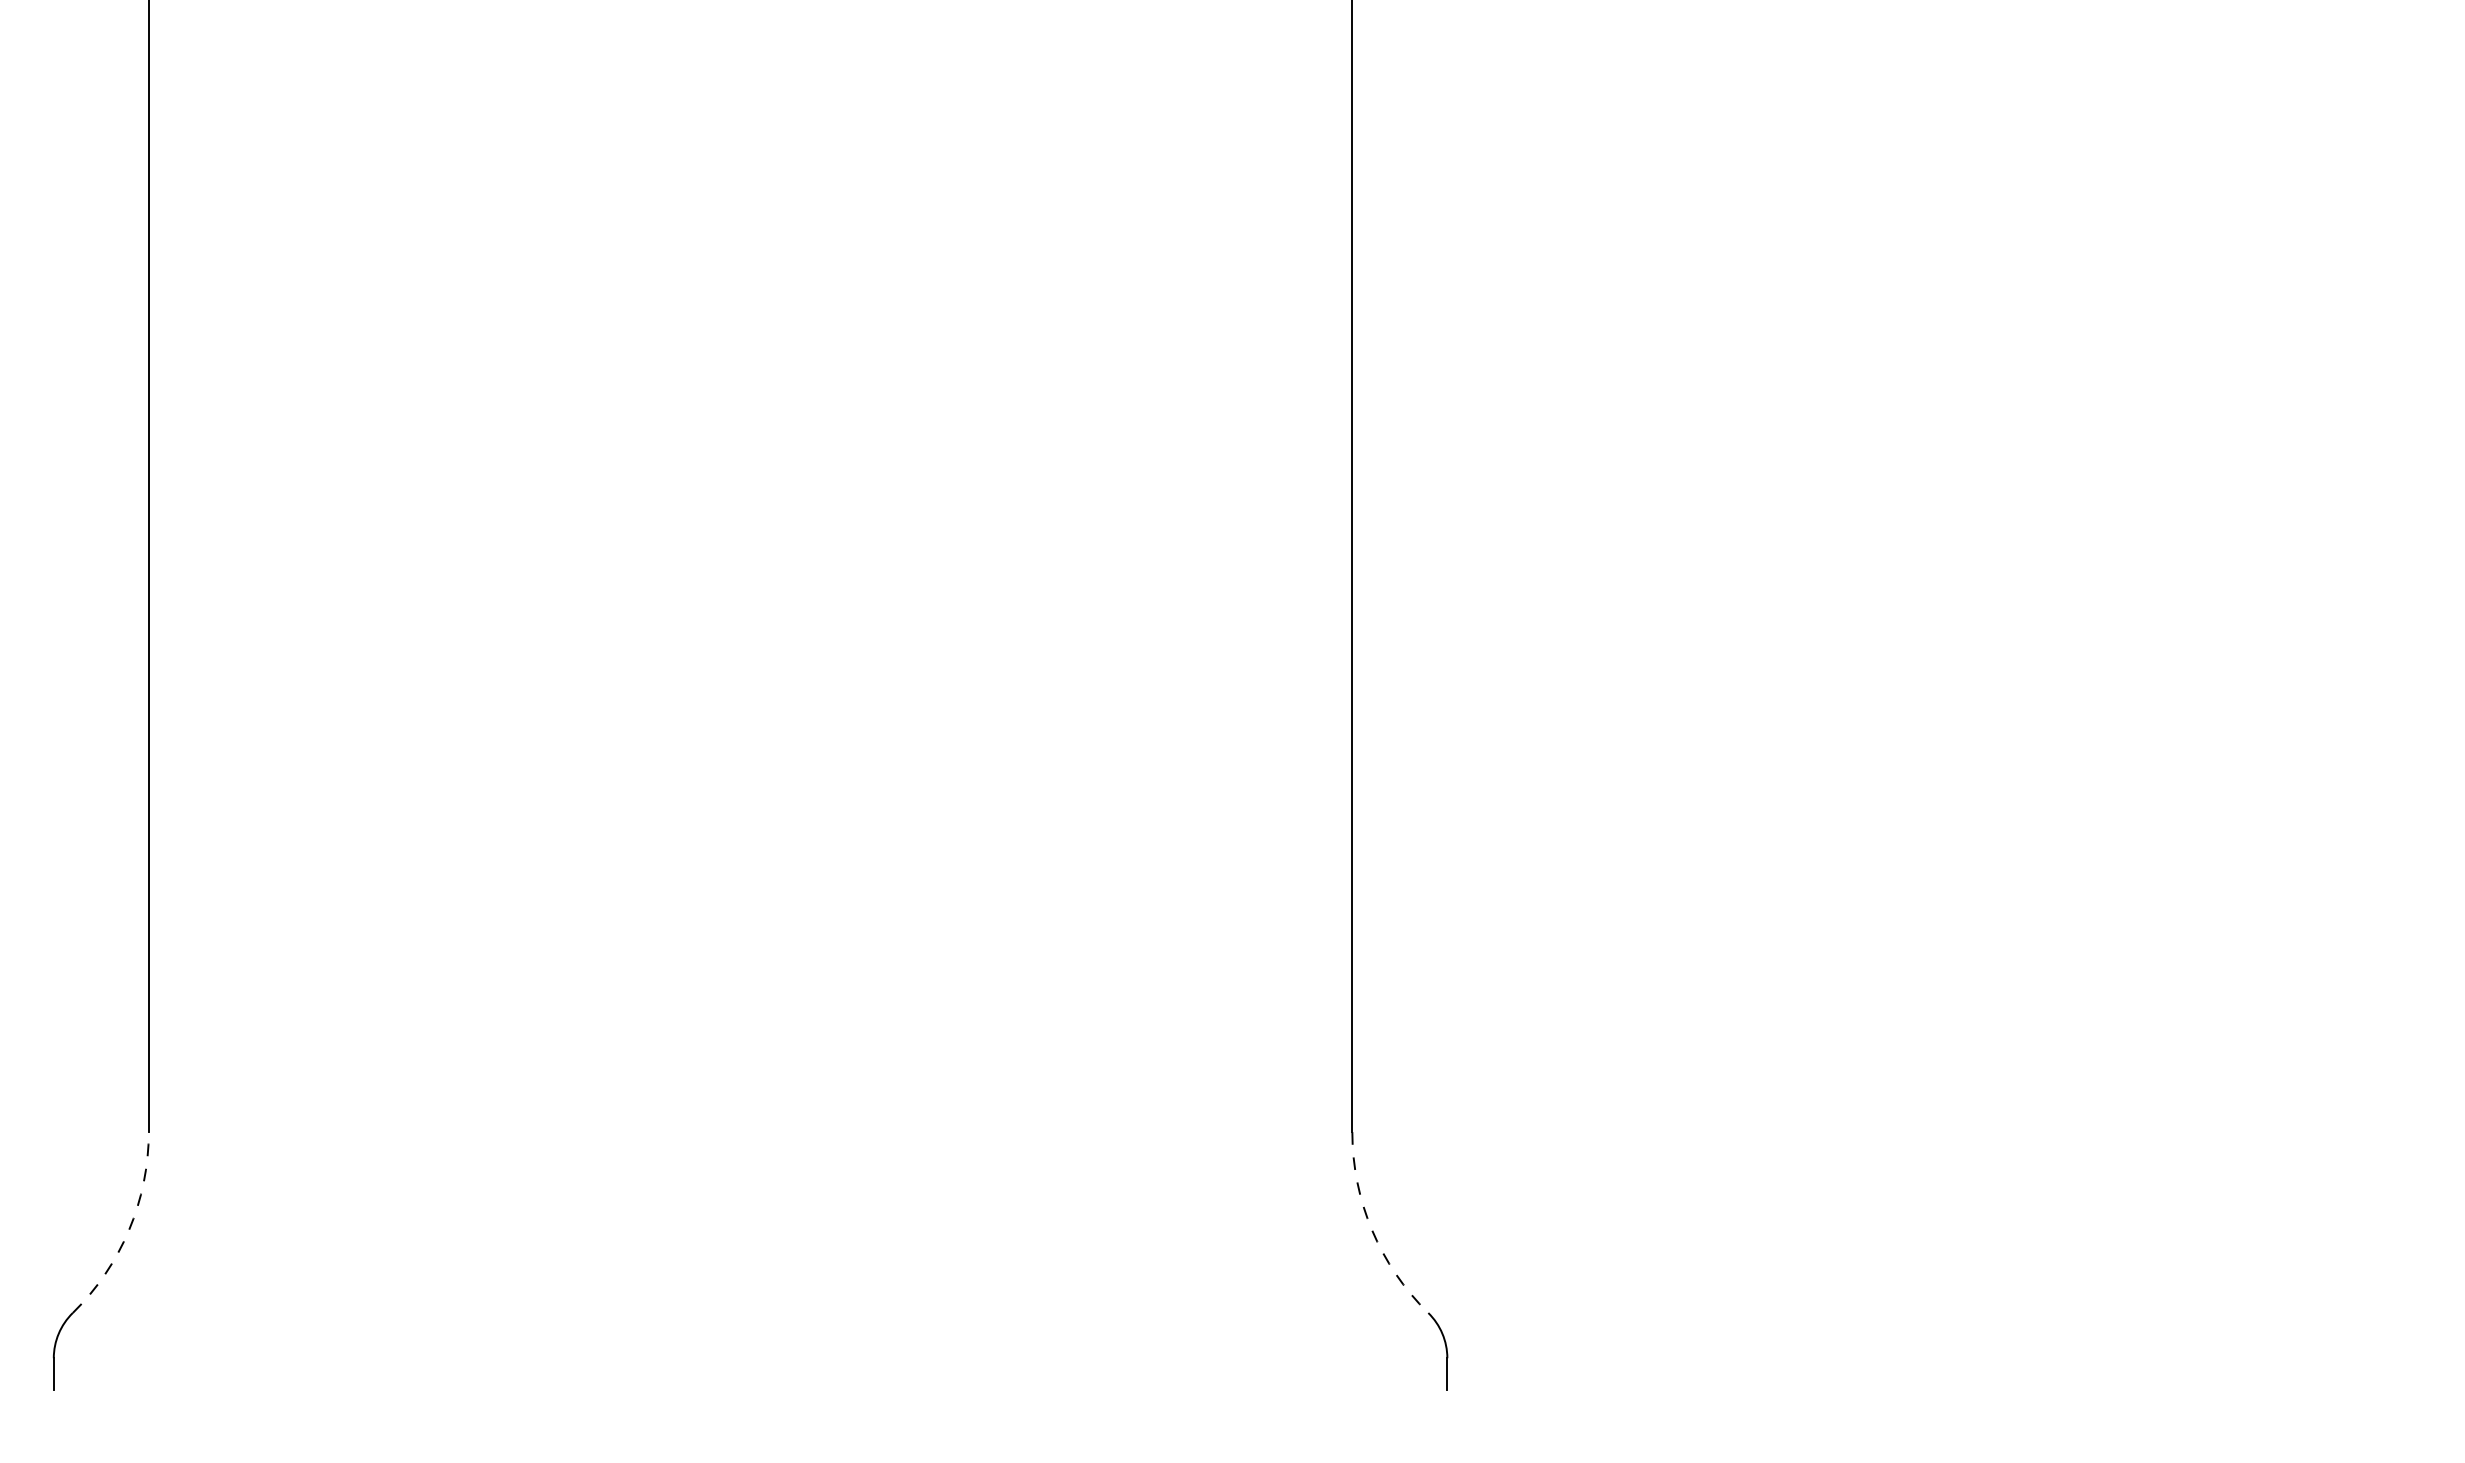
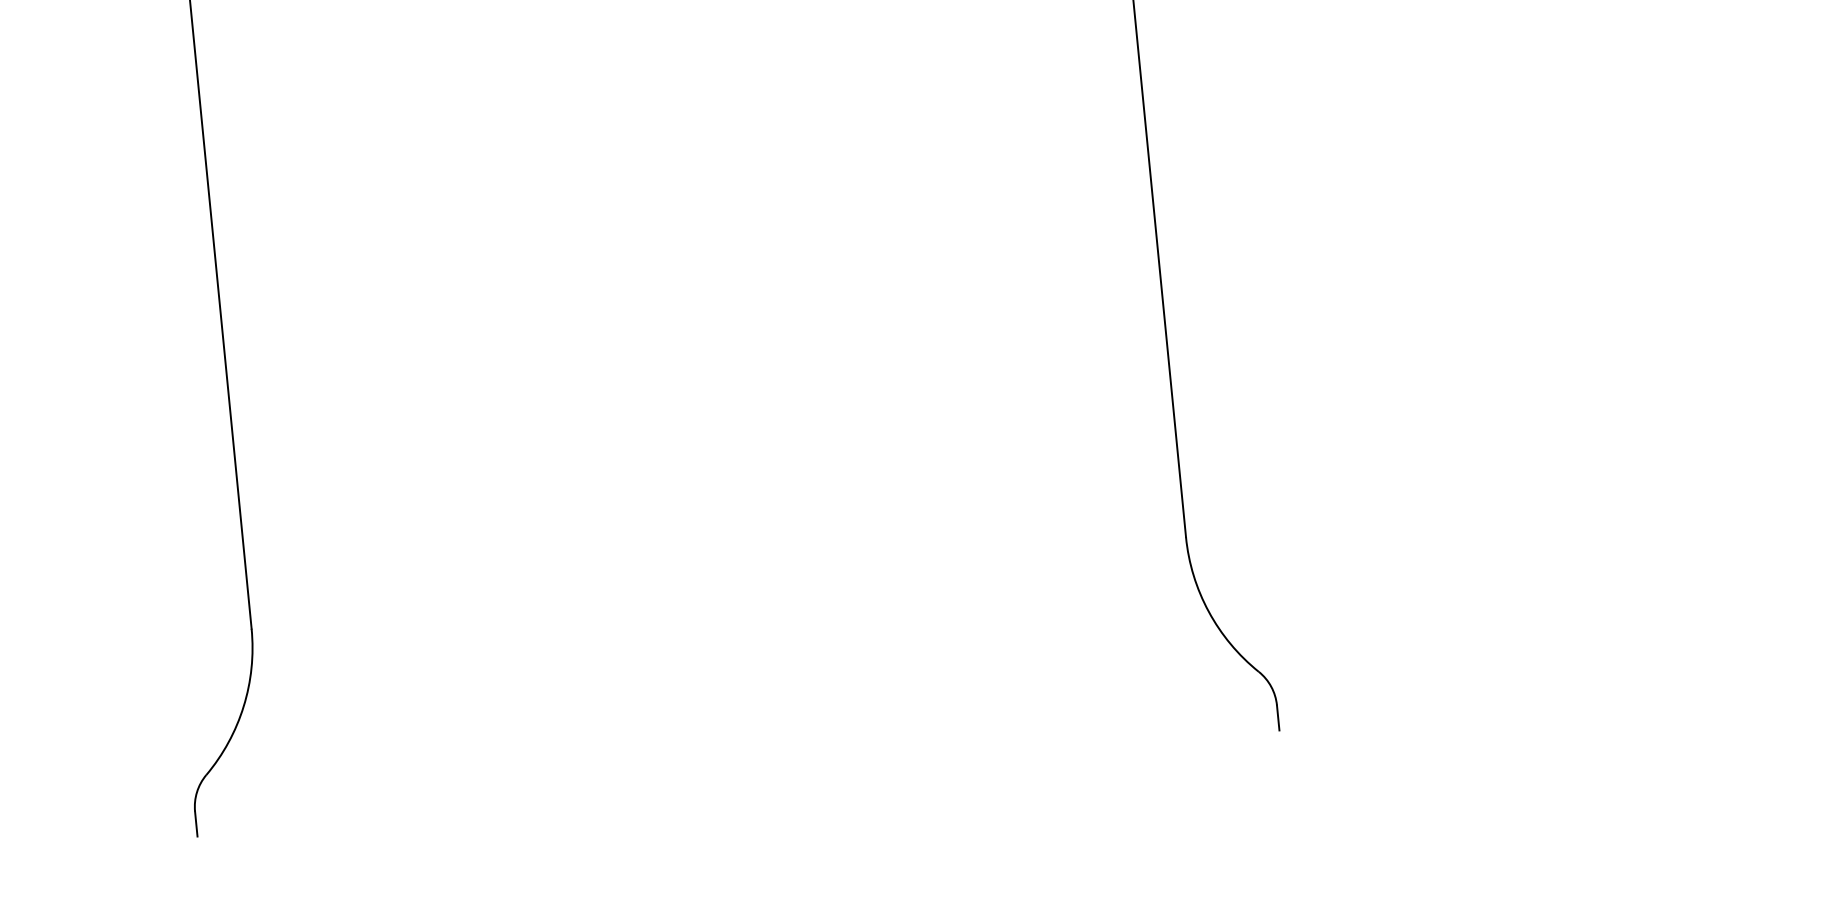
arc: (129, 1230) -> (244, 706), dashed -> solid
arc: (1372, 1230) -> (1209, 611), dashed -> solid

